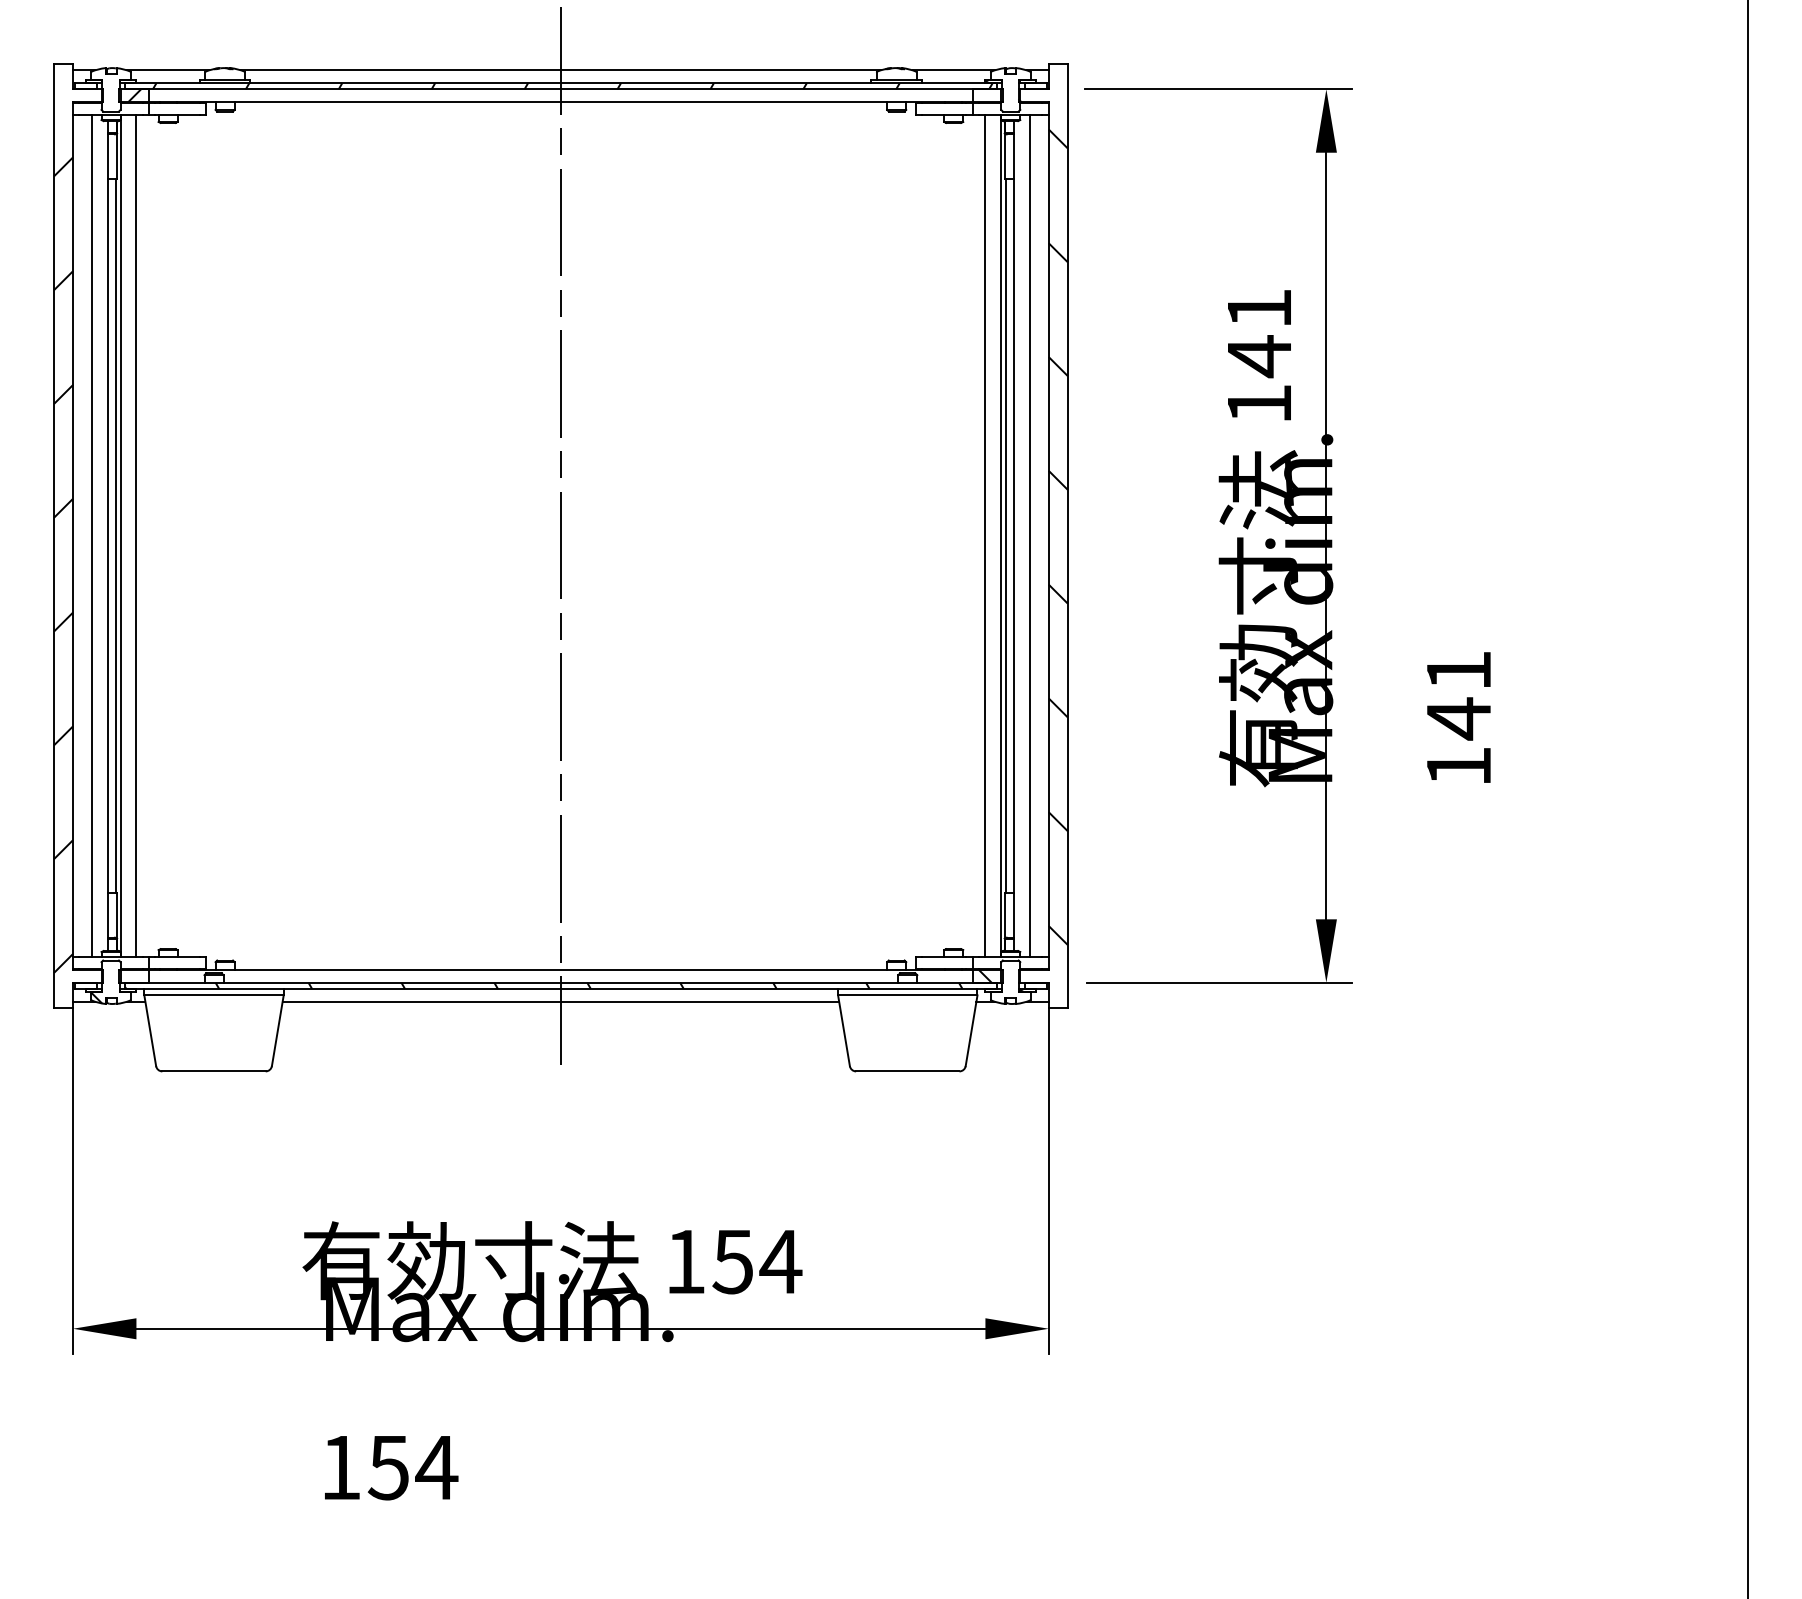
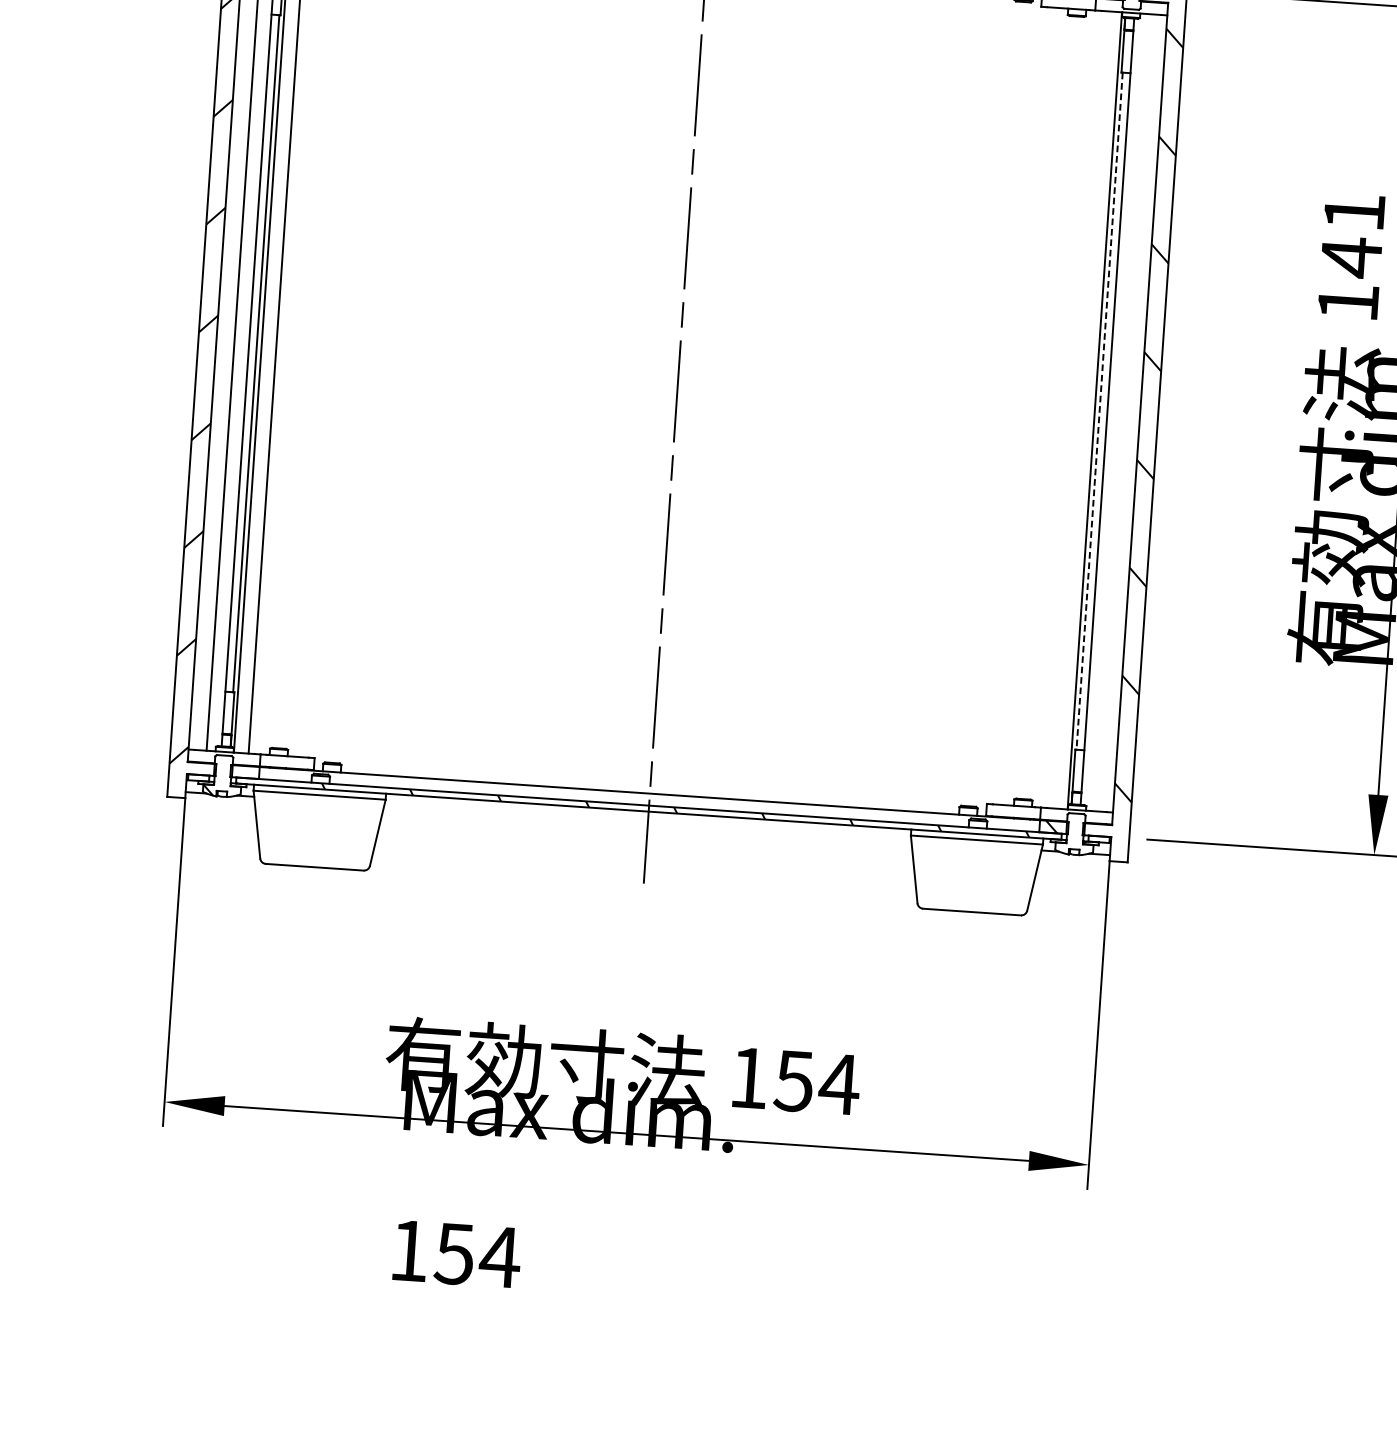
line: (985, 535) -> (1080, 409), removed
line: (1029, 535) -> (1121, 412), removed
line: (1006, 536) -> (1100, 411), solid -> dashed
line: (560, 1001) -> (647, 823), removed

